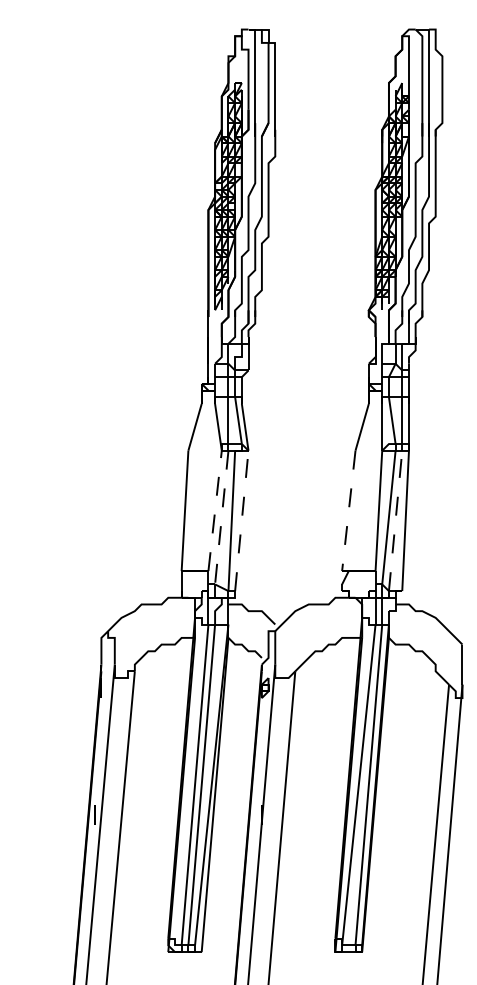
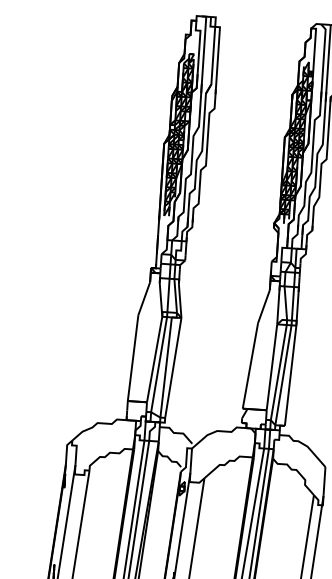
line: (215, 510) -> (154, 359), dashed -> solid
line: (348, 510) -> (250, 365), dashed -> solid
line: (221, 518) -> (158, 365), dashed -> solid
line: (241, 520) -> (173, 367), dashed -> solid
line: (395, 520) -> (283, 374), dashed -> solid

